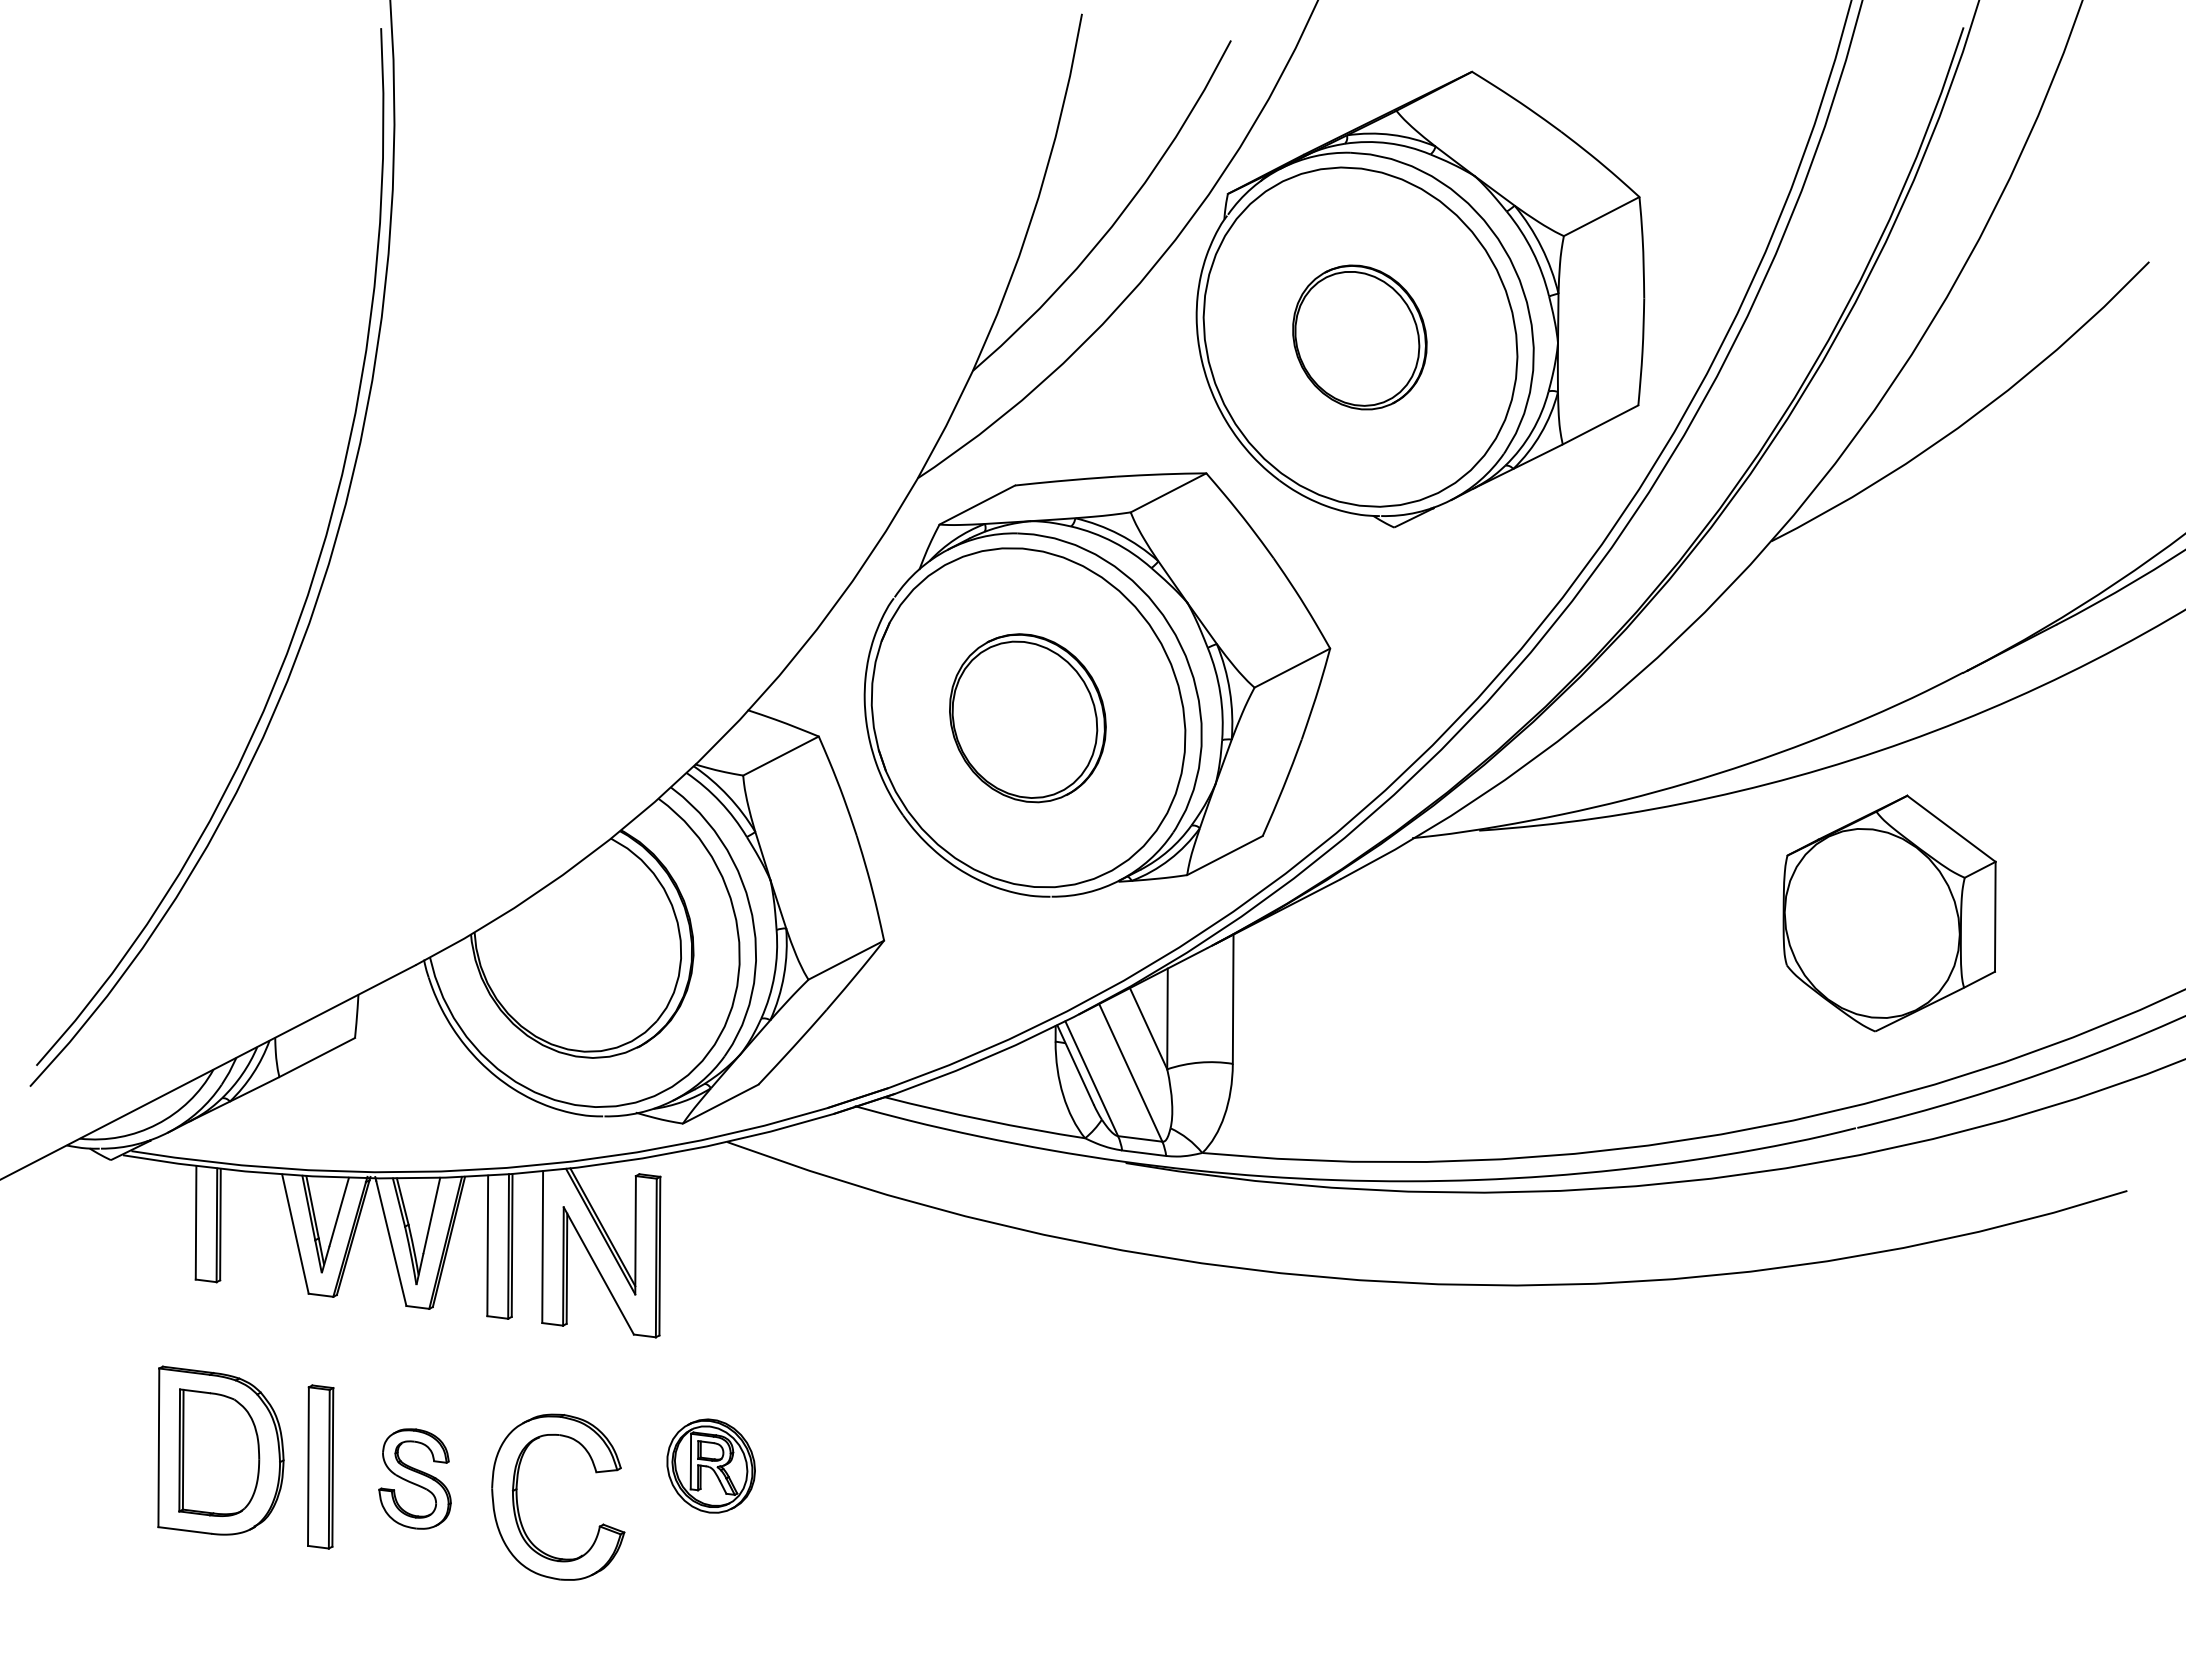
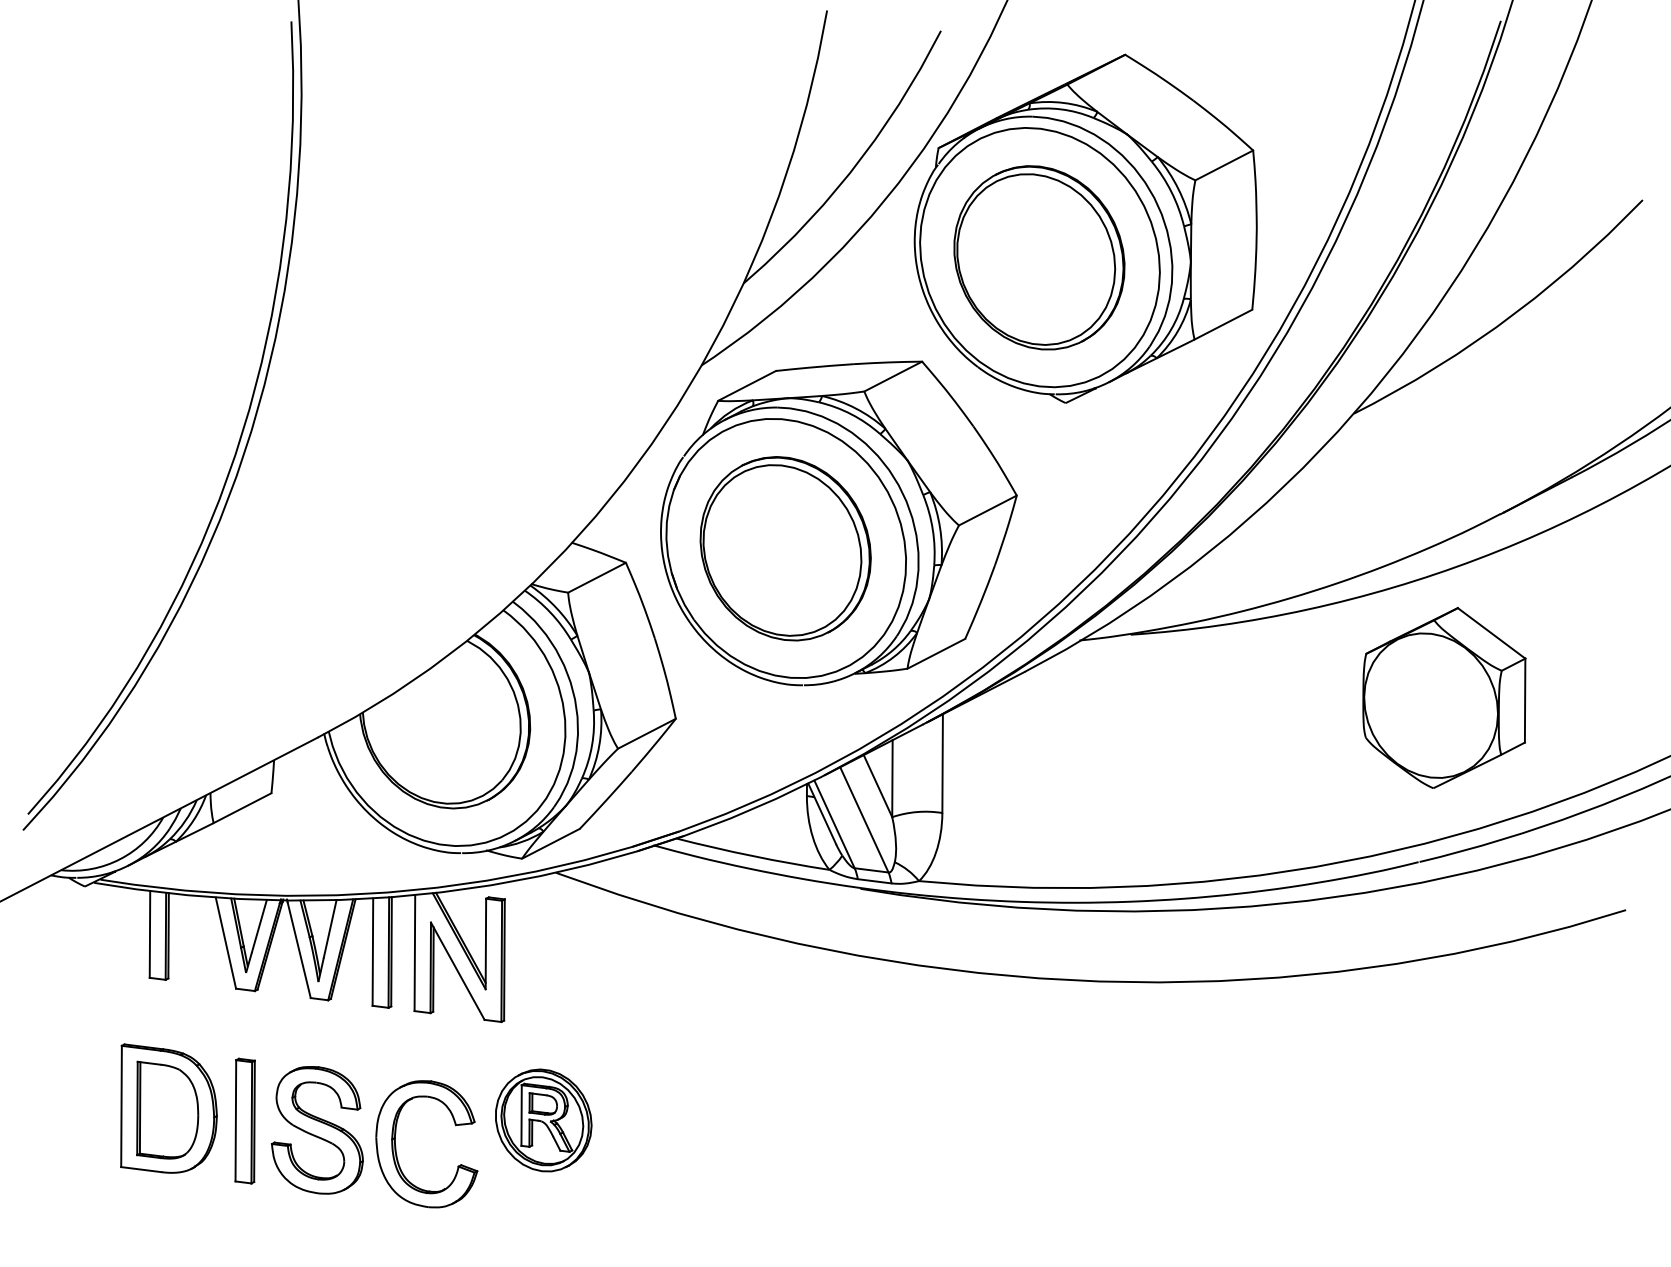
part: (1359, 337) -> (1039, 257), size x1.67
part: (1027, 718) -> (785, 549), size x1.43
part: (710, 1465) -> (543, 1119), size x1.43
part: (414, 1478) -> (316, 1129), size x1.67

